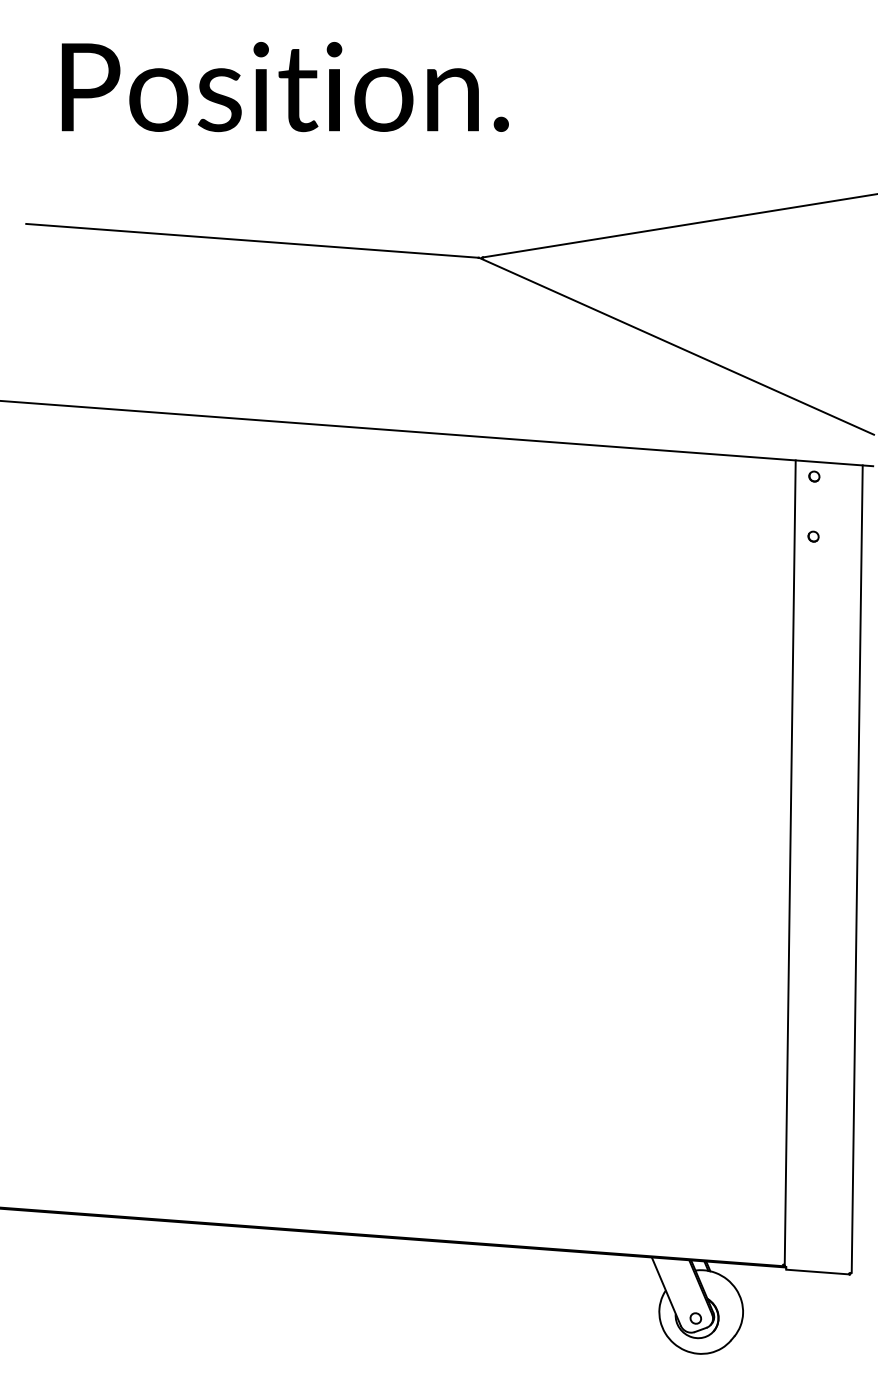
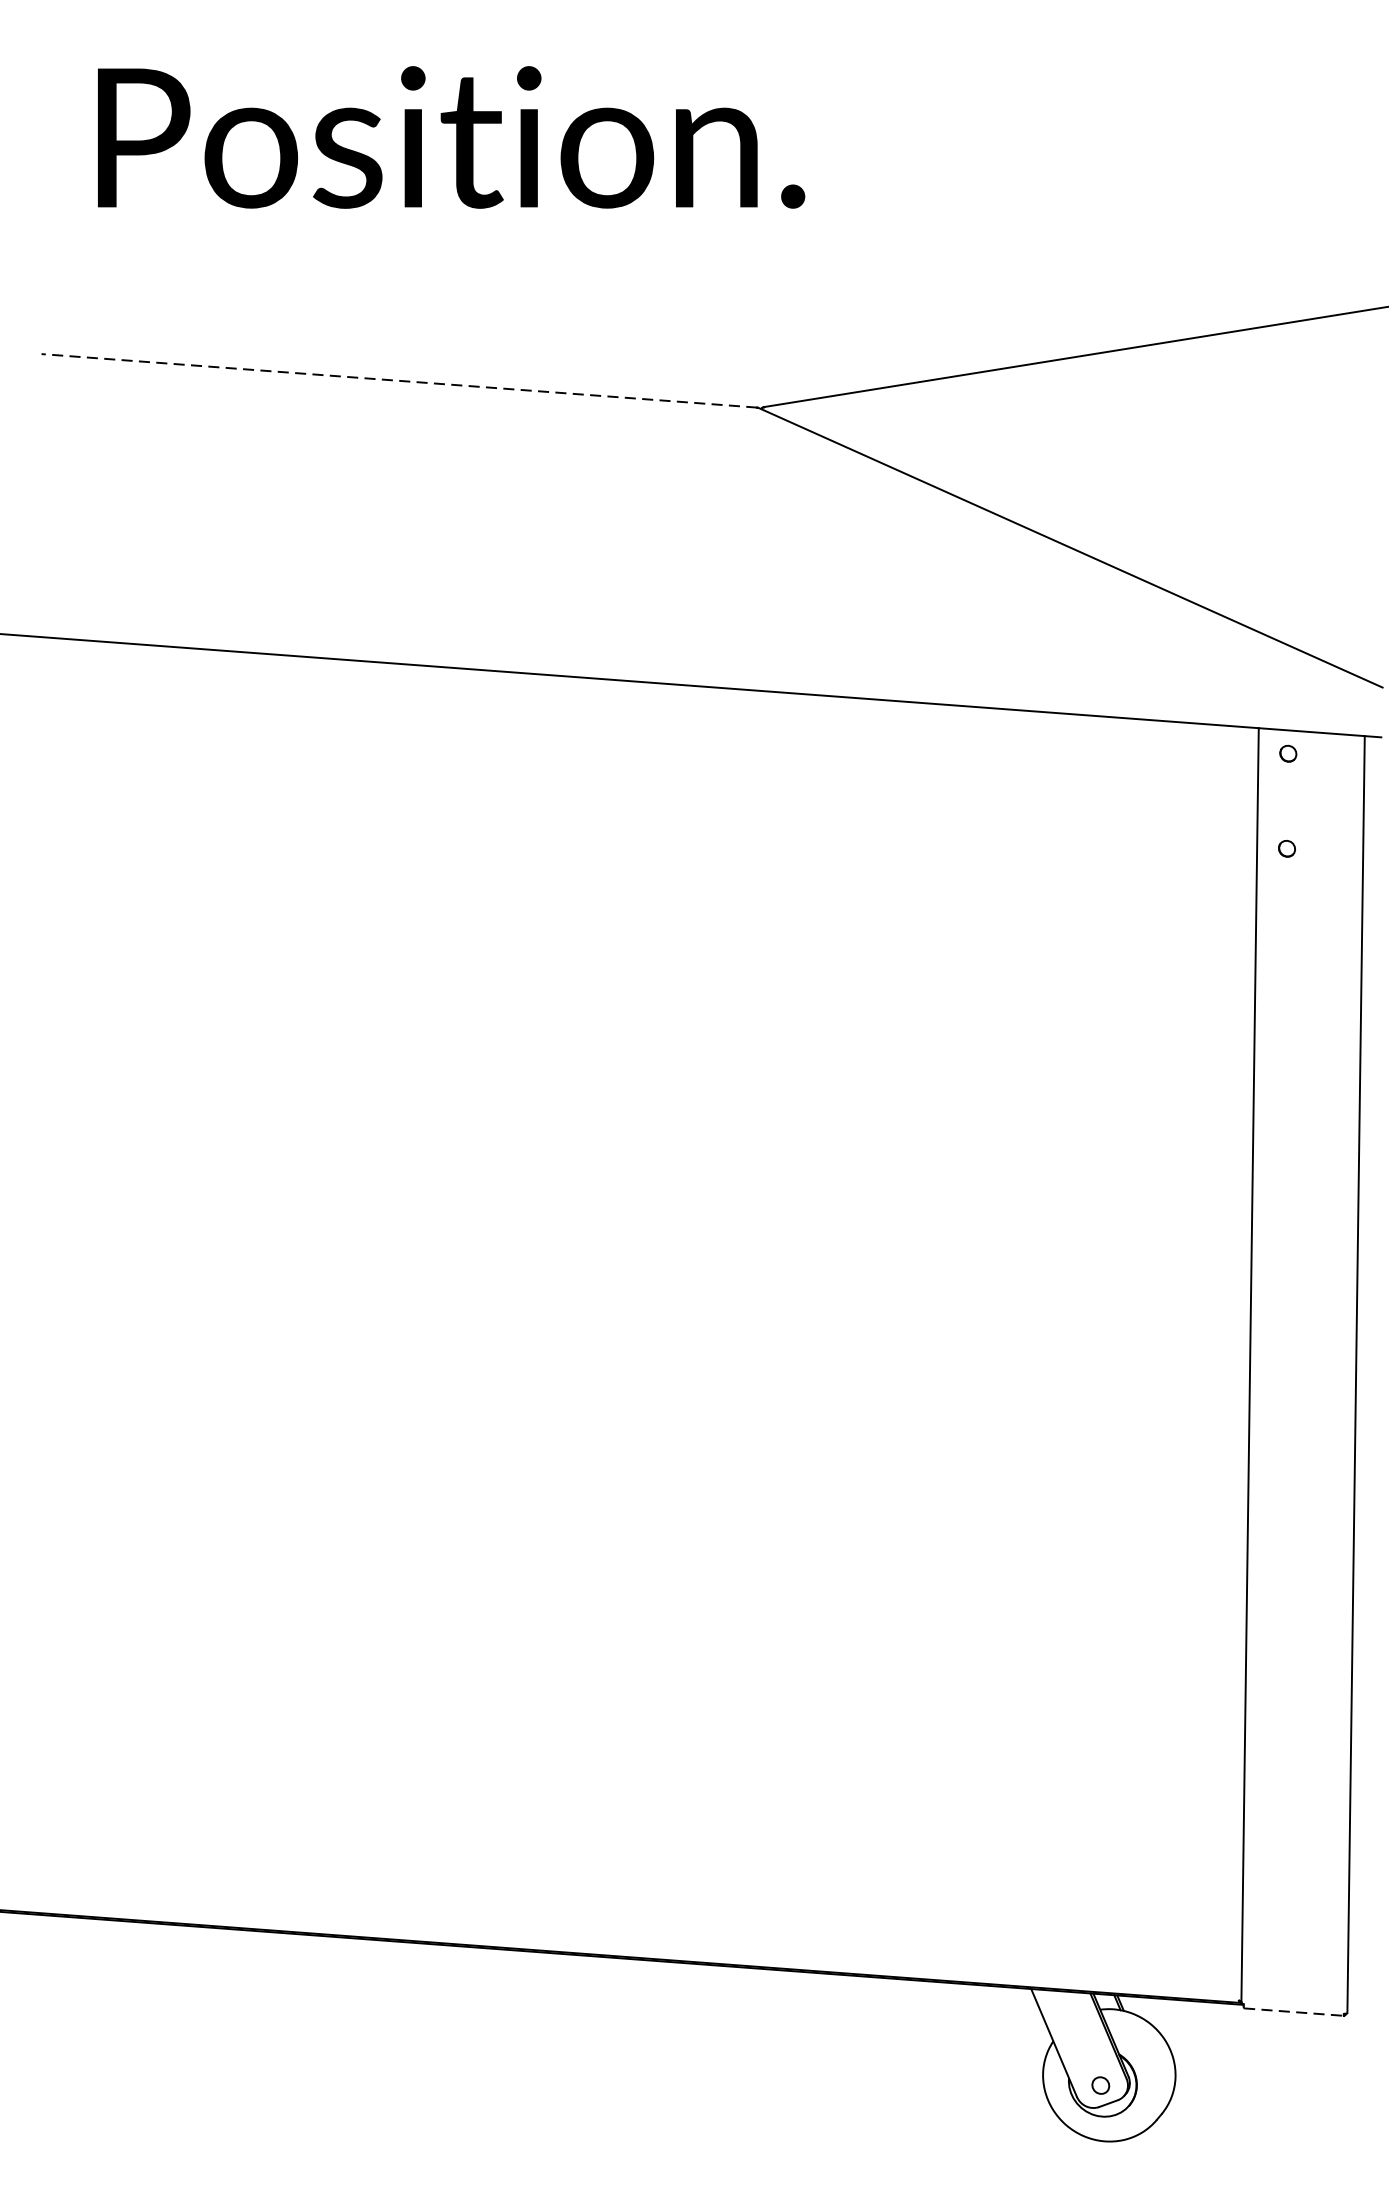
line: (252, 240) -> (399, 380), solid -> dashed
line: (817, 1272) -> (1293, 2012), solid -> dashed

